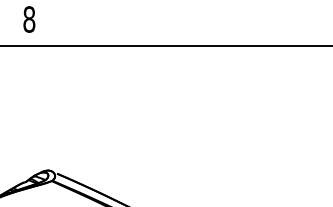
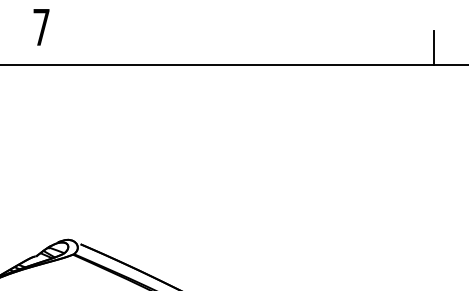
text: (29, 19) -> (41, 27), 8 -> 7
line: (308, 33) -> (434, 47), added

